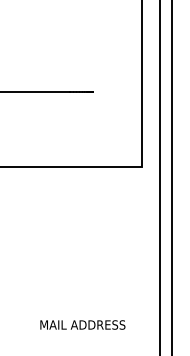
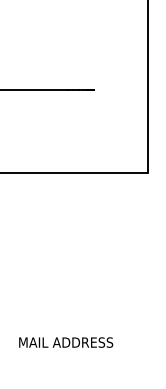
text: (82, 324) -> (65, 342), moved

